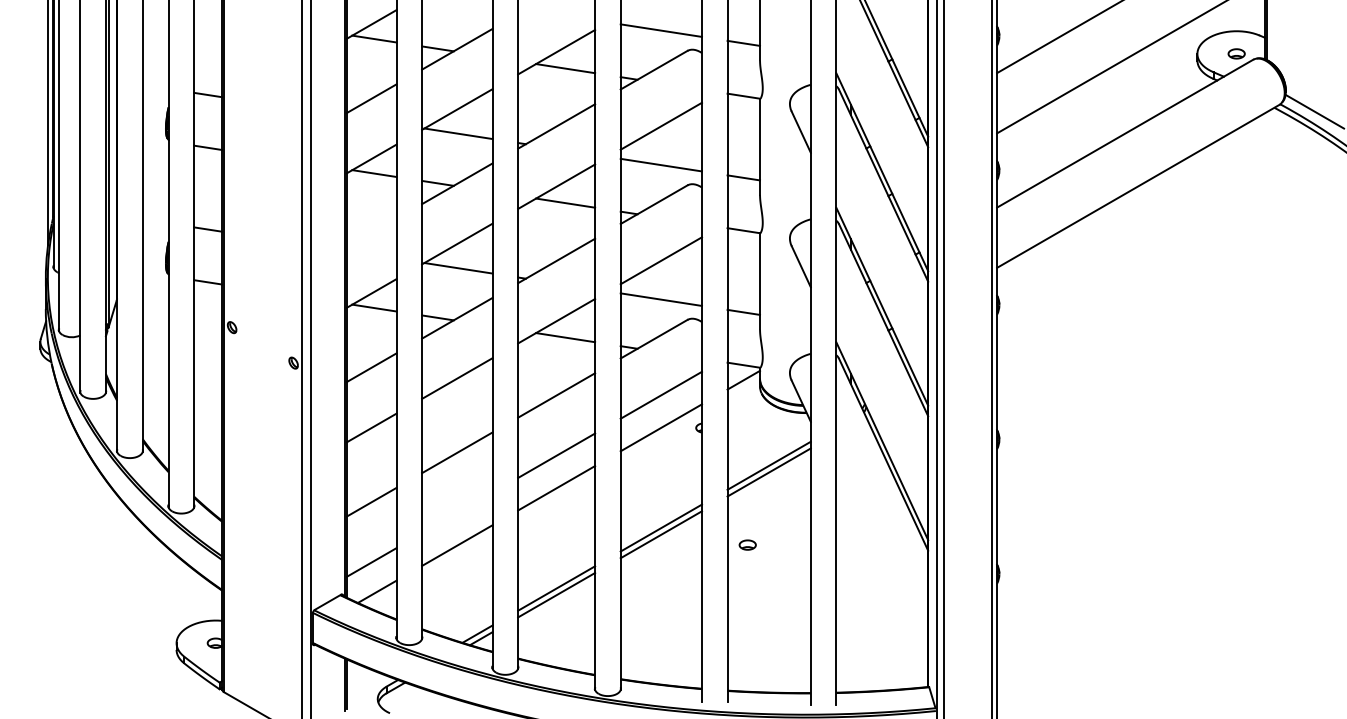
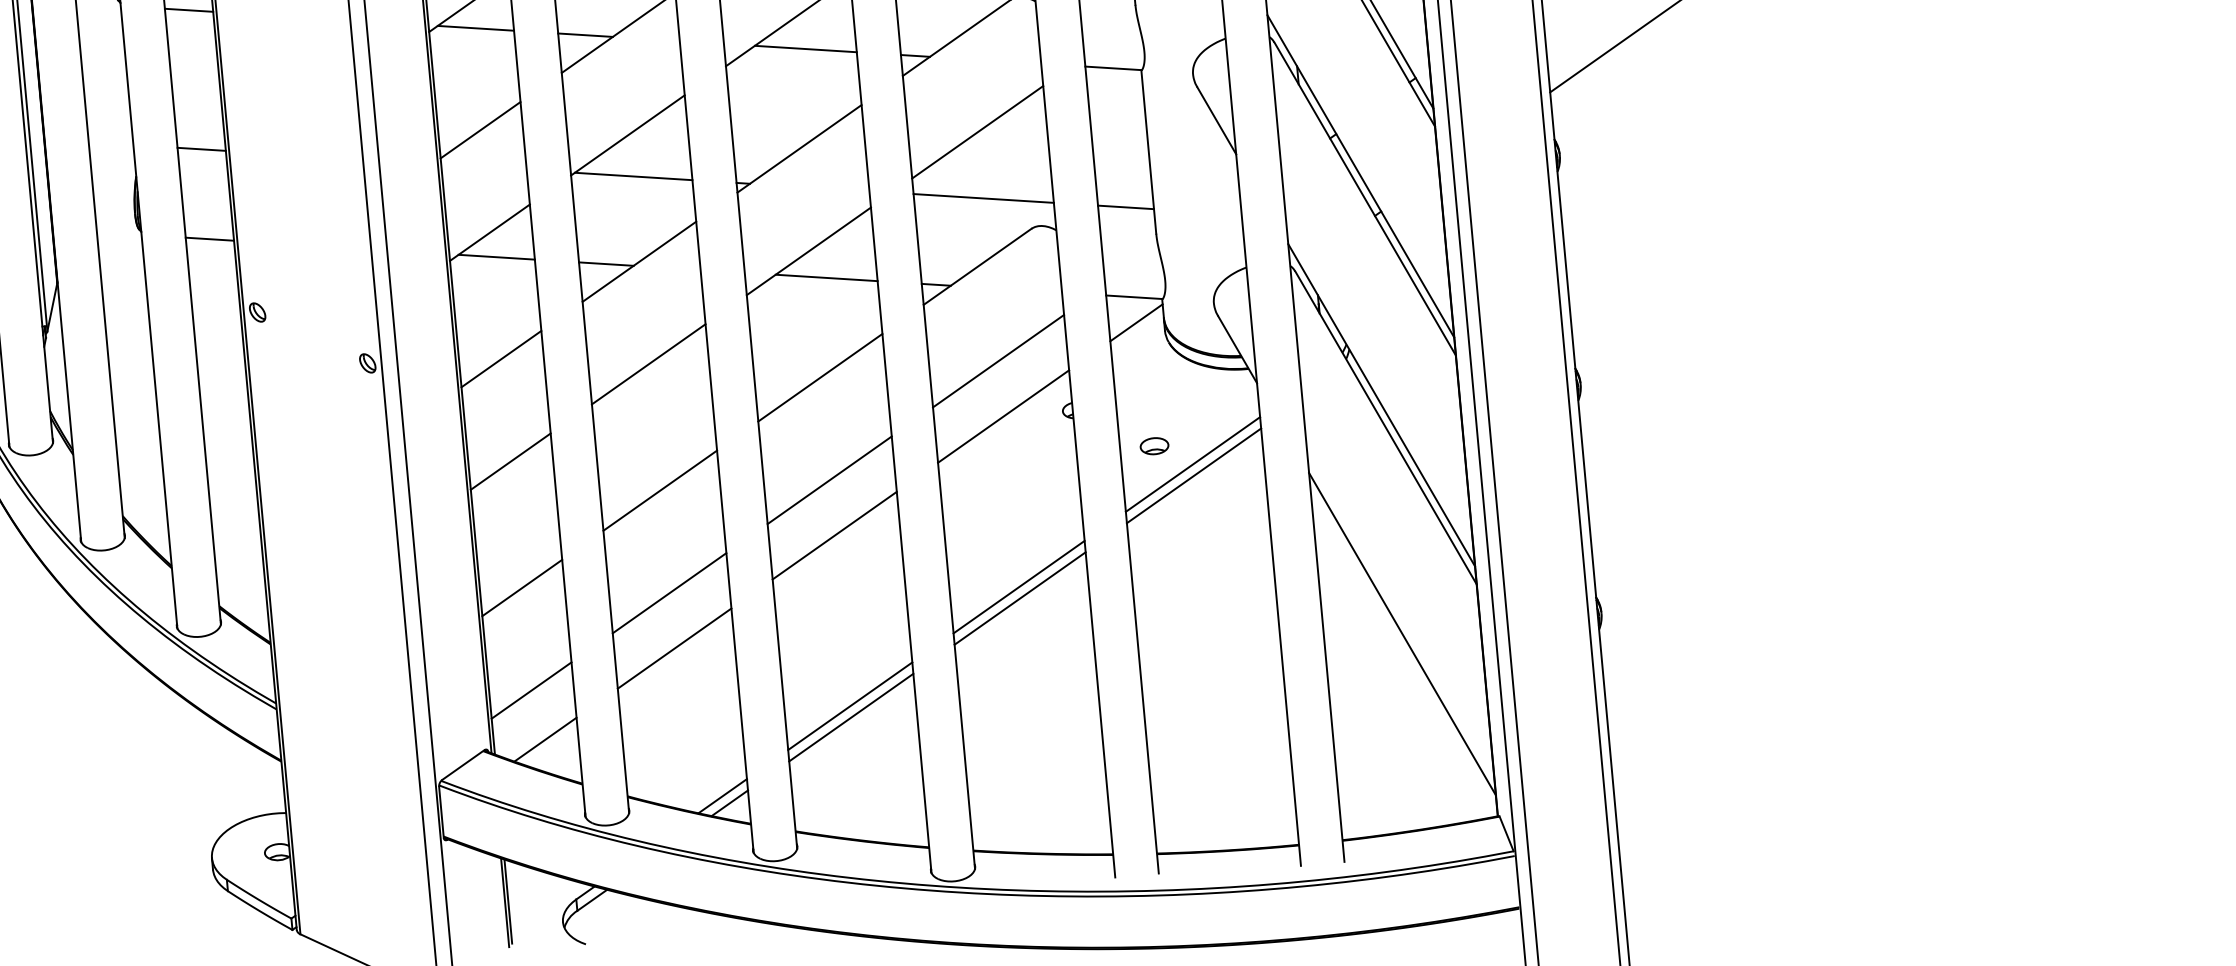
line: (371, 232) -> (480, 129), added
line: (457, 512) -> (669, 592), added
part: (747, 544) -> (1154, 445), moved
line: (882, 575) -> (1402, 633), added

